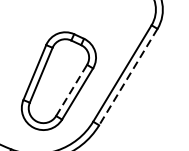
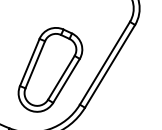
line: (127, 77) -> (109, 66), dashed -> solid
line: (71, 90) -> (61, 77), dashed -> solid

